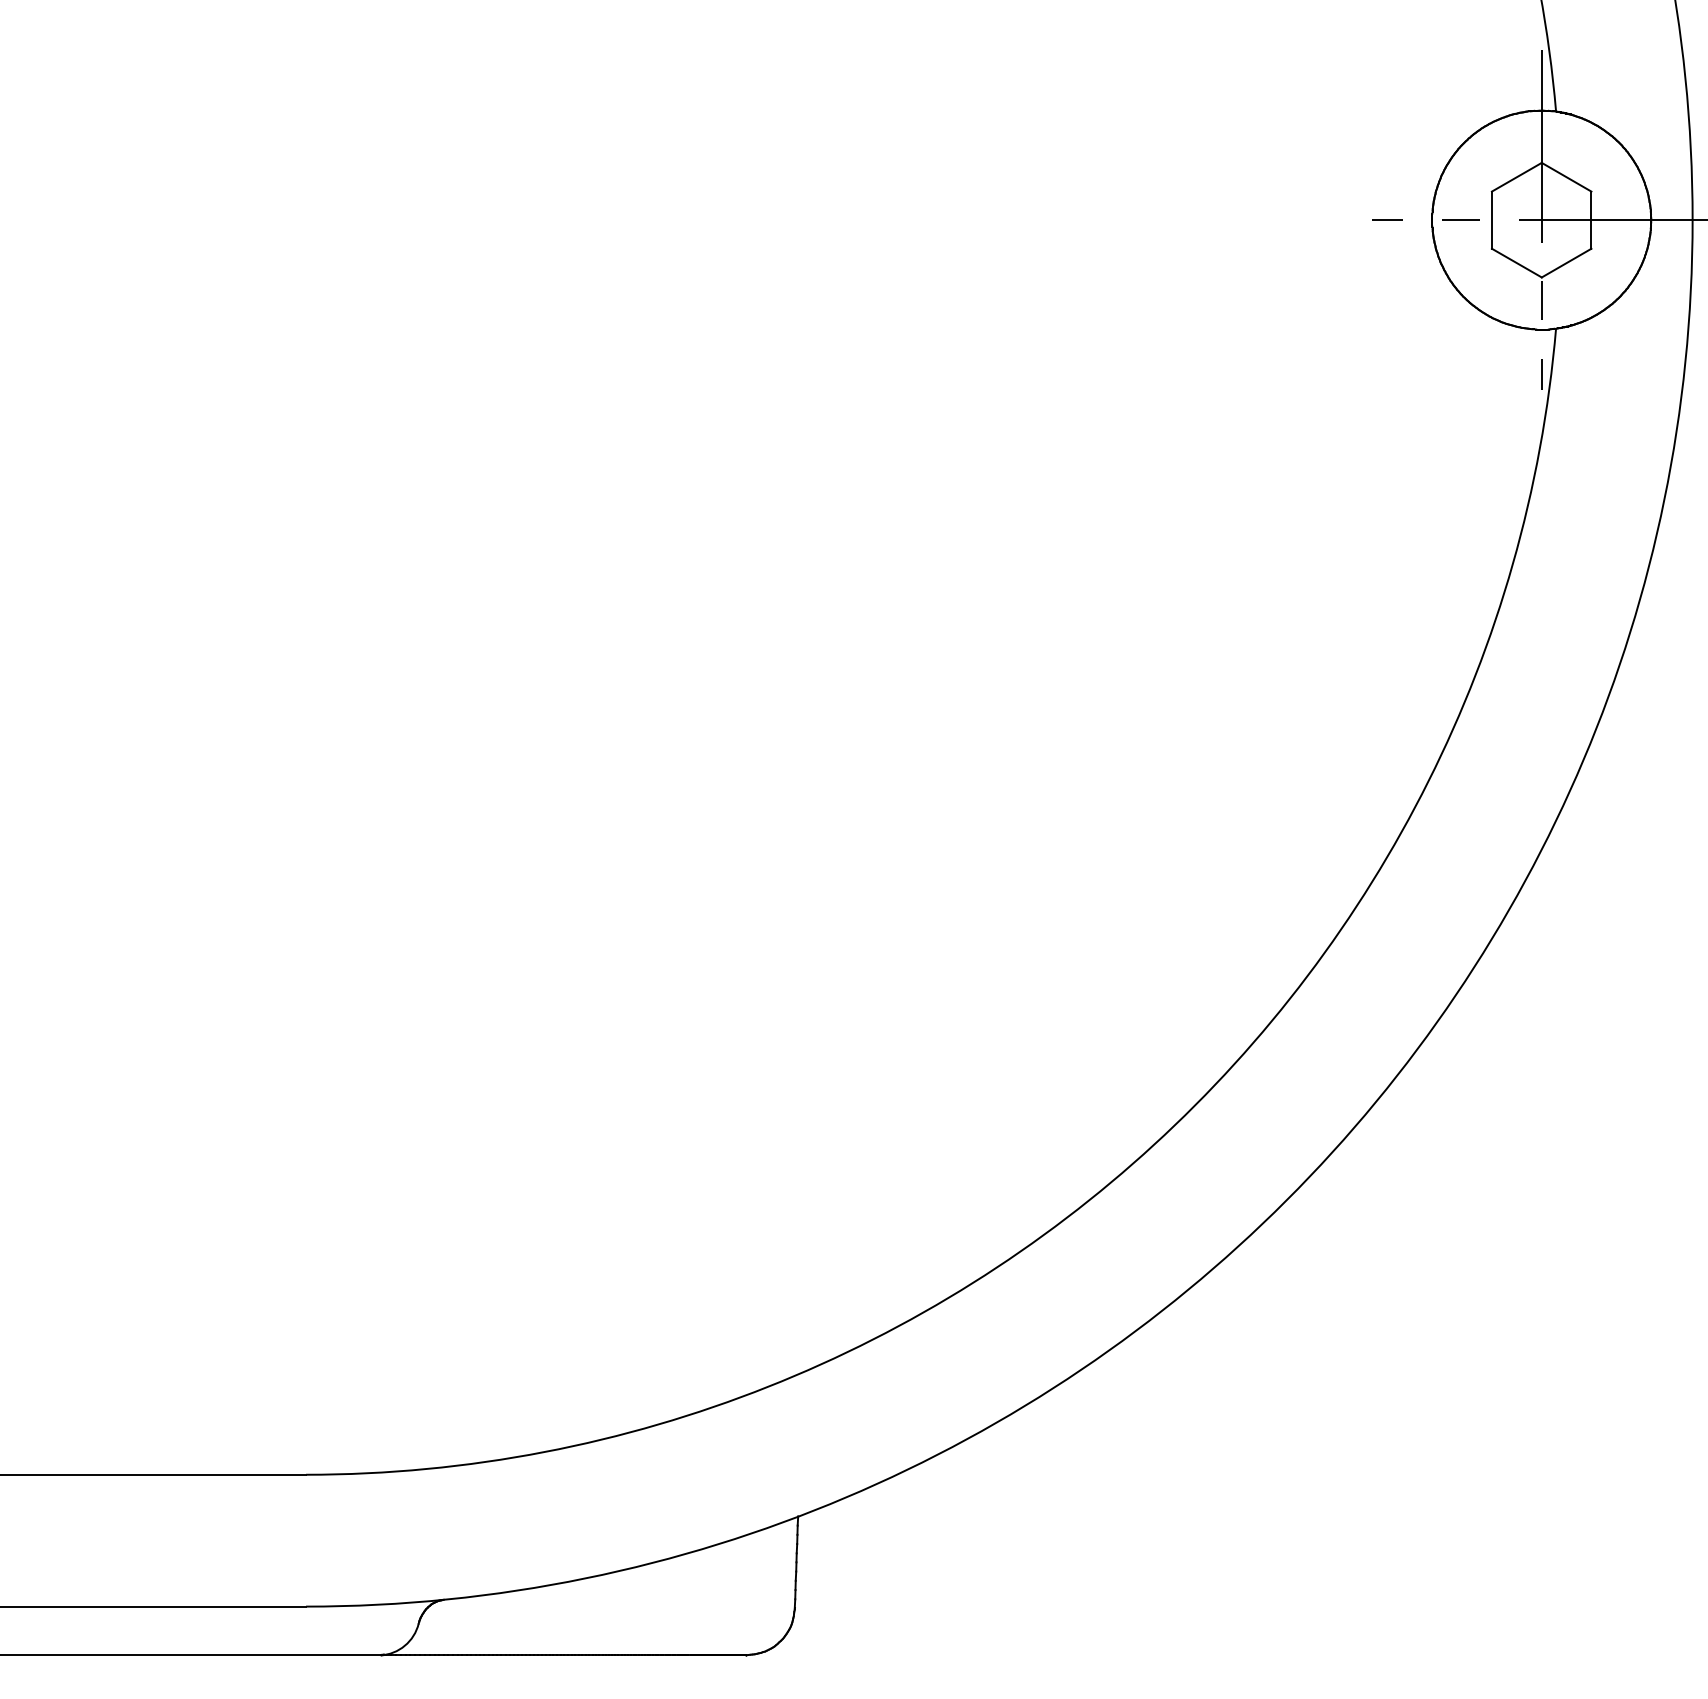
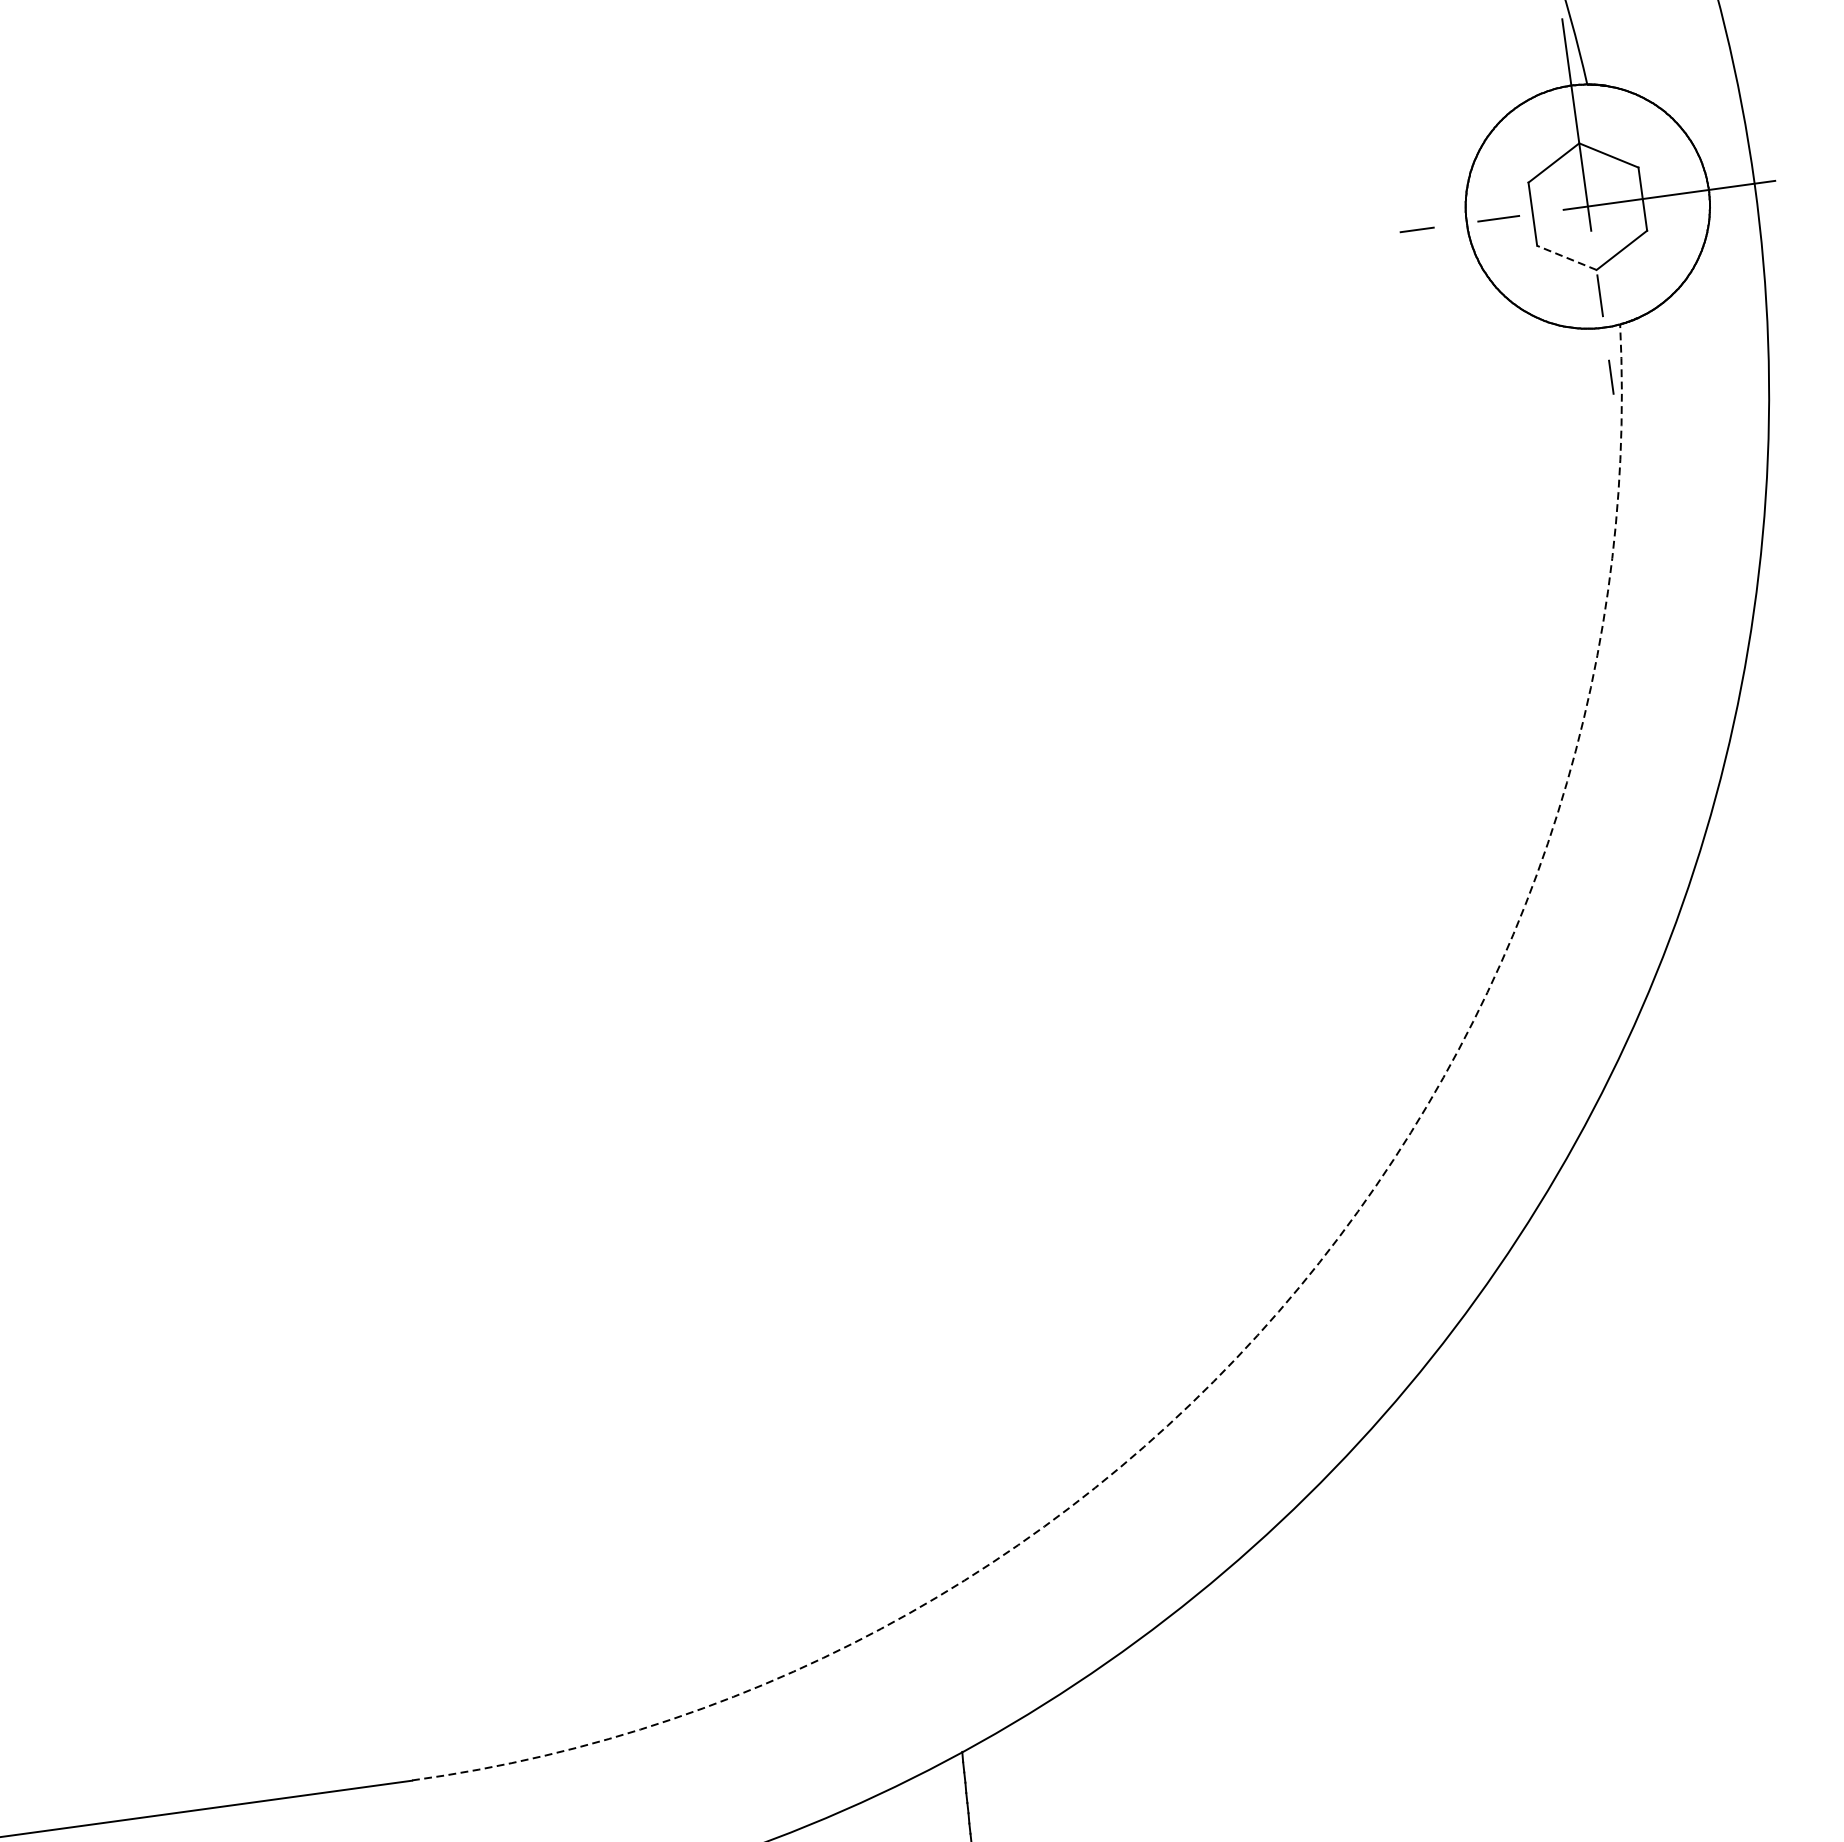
line: (1516, 263) -> (1566, 258), solid -> dashed
arc: (1154, 1144) -> (1299, 1286), solid -> dashed

